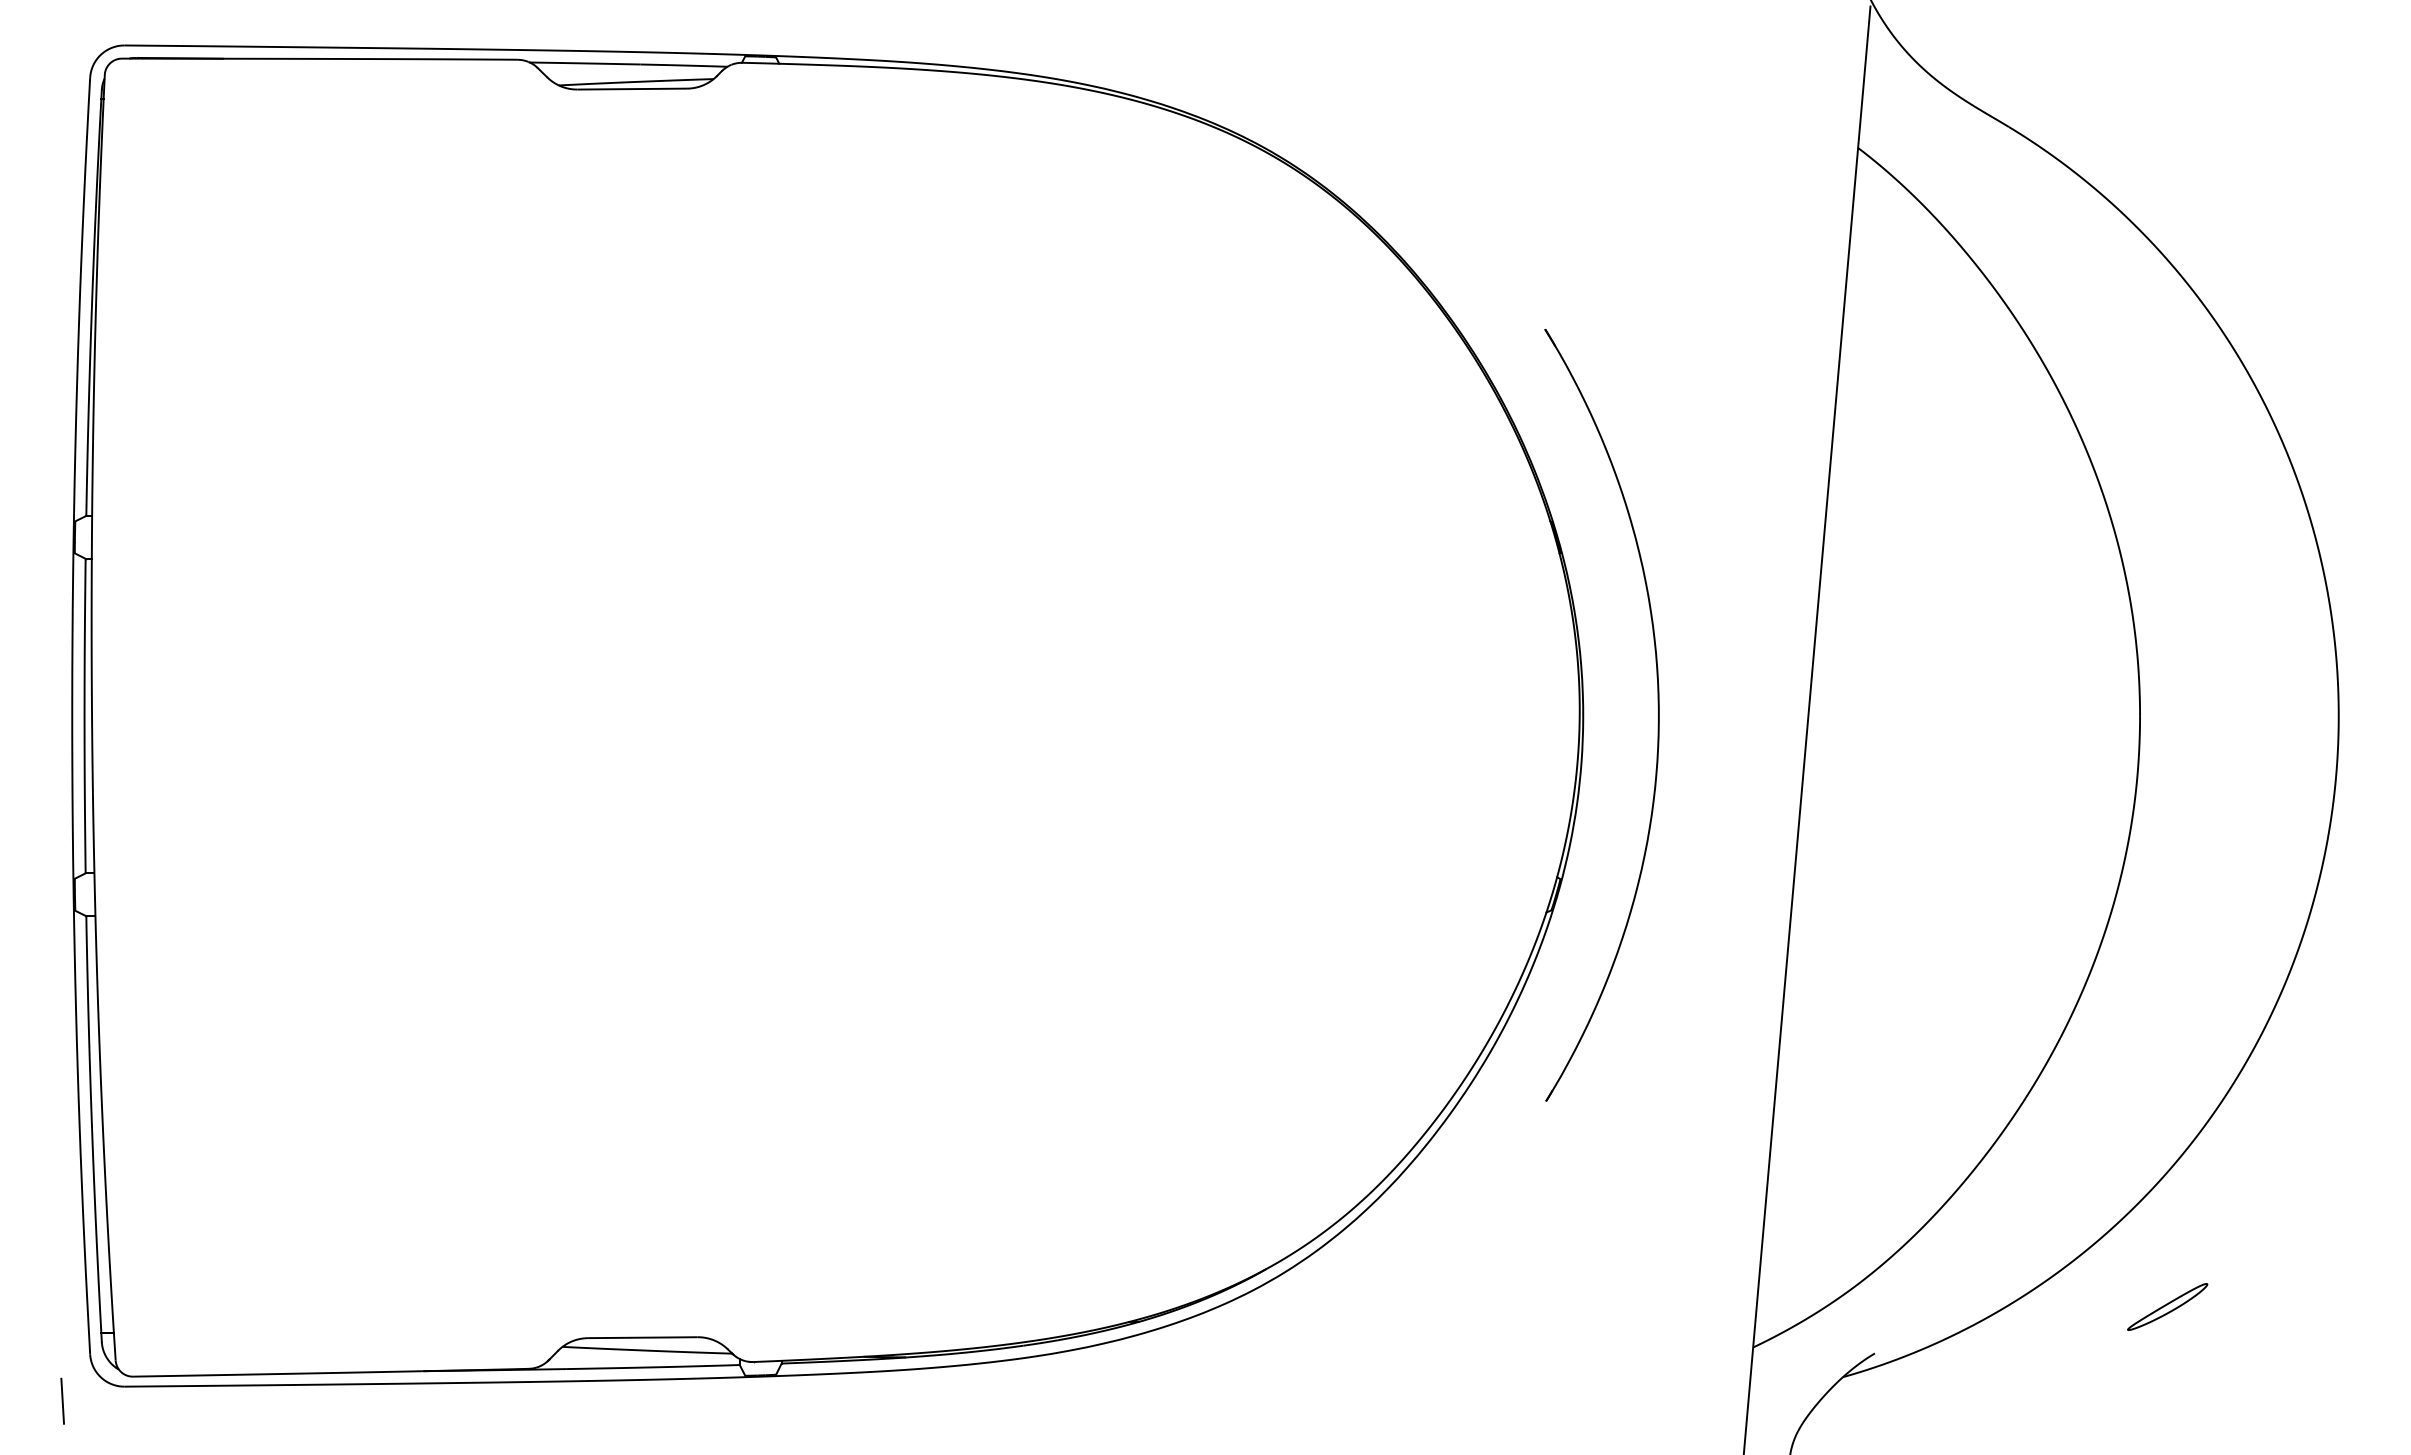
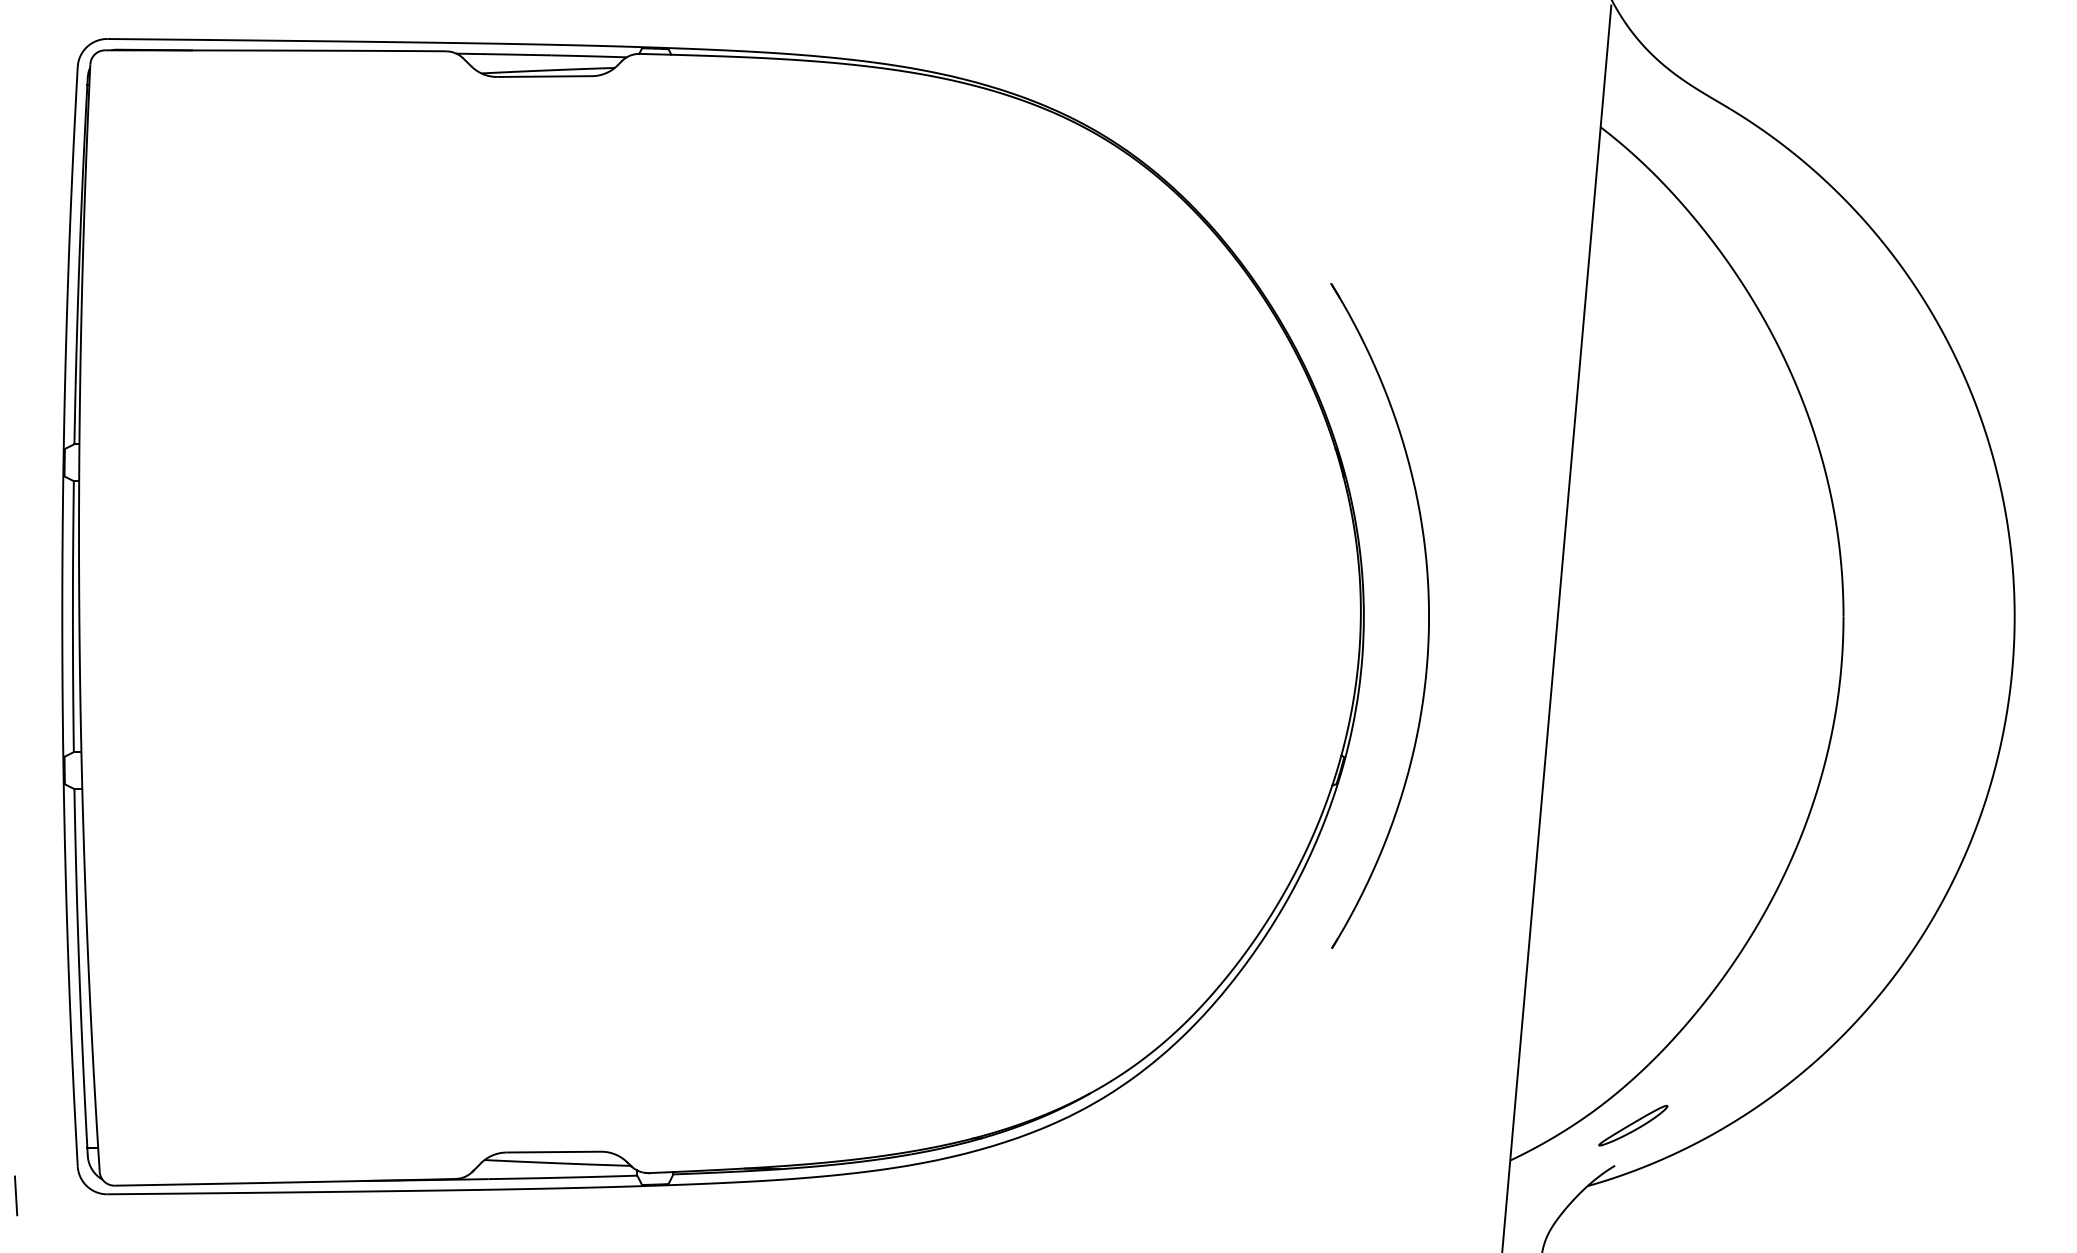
part: (2167, 1306) -> (1633, 1125), moved
line: (63, 1400) -> (16, 1195), moved

